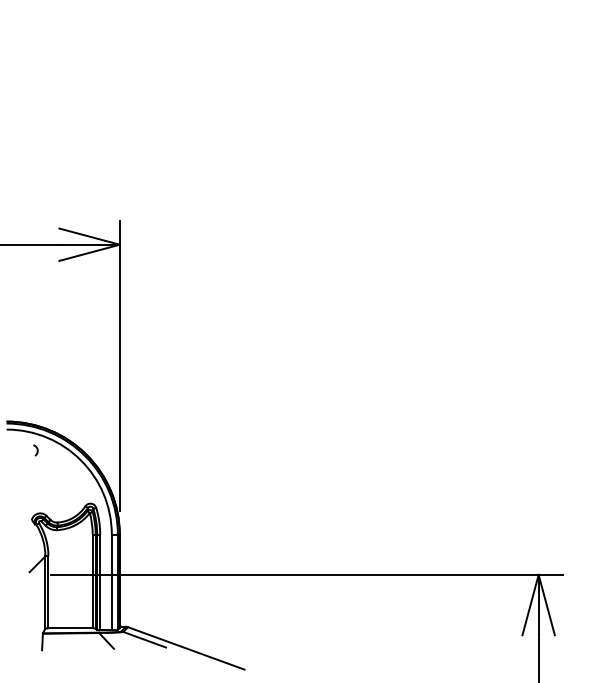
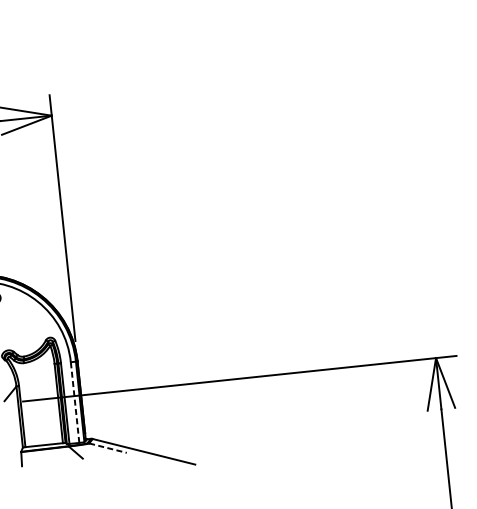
line: (111, 582) -> (74, 402), solid -> dashed
line: (144, 639) -> (107, 447), solid -> dashed

